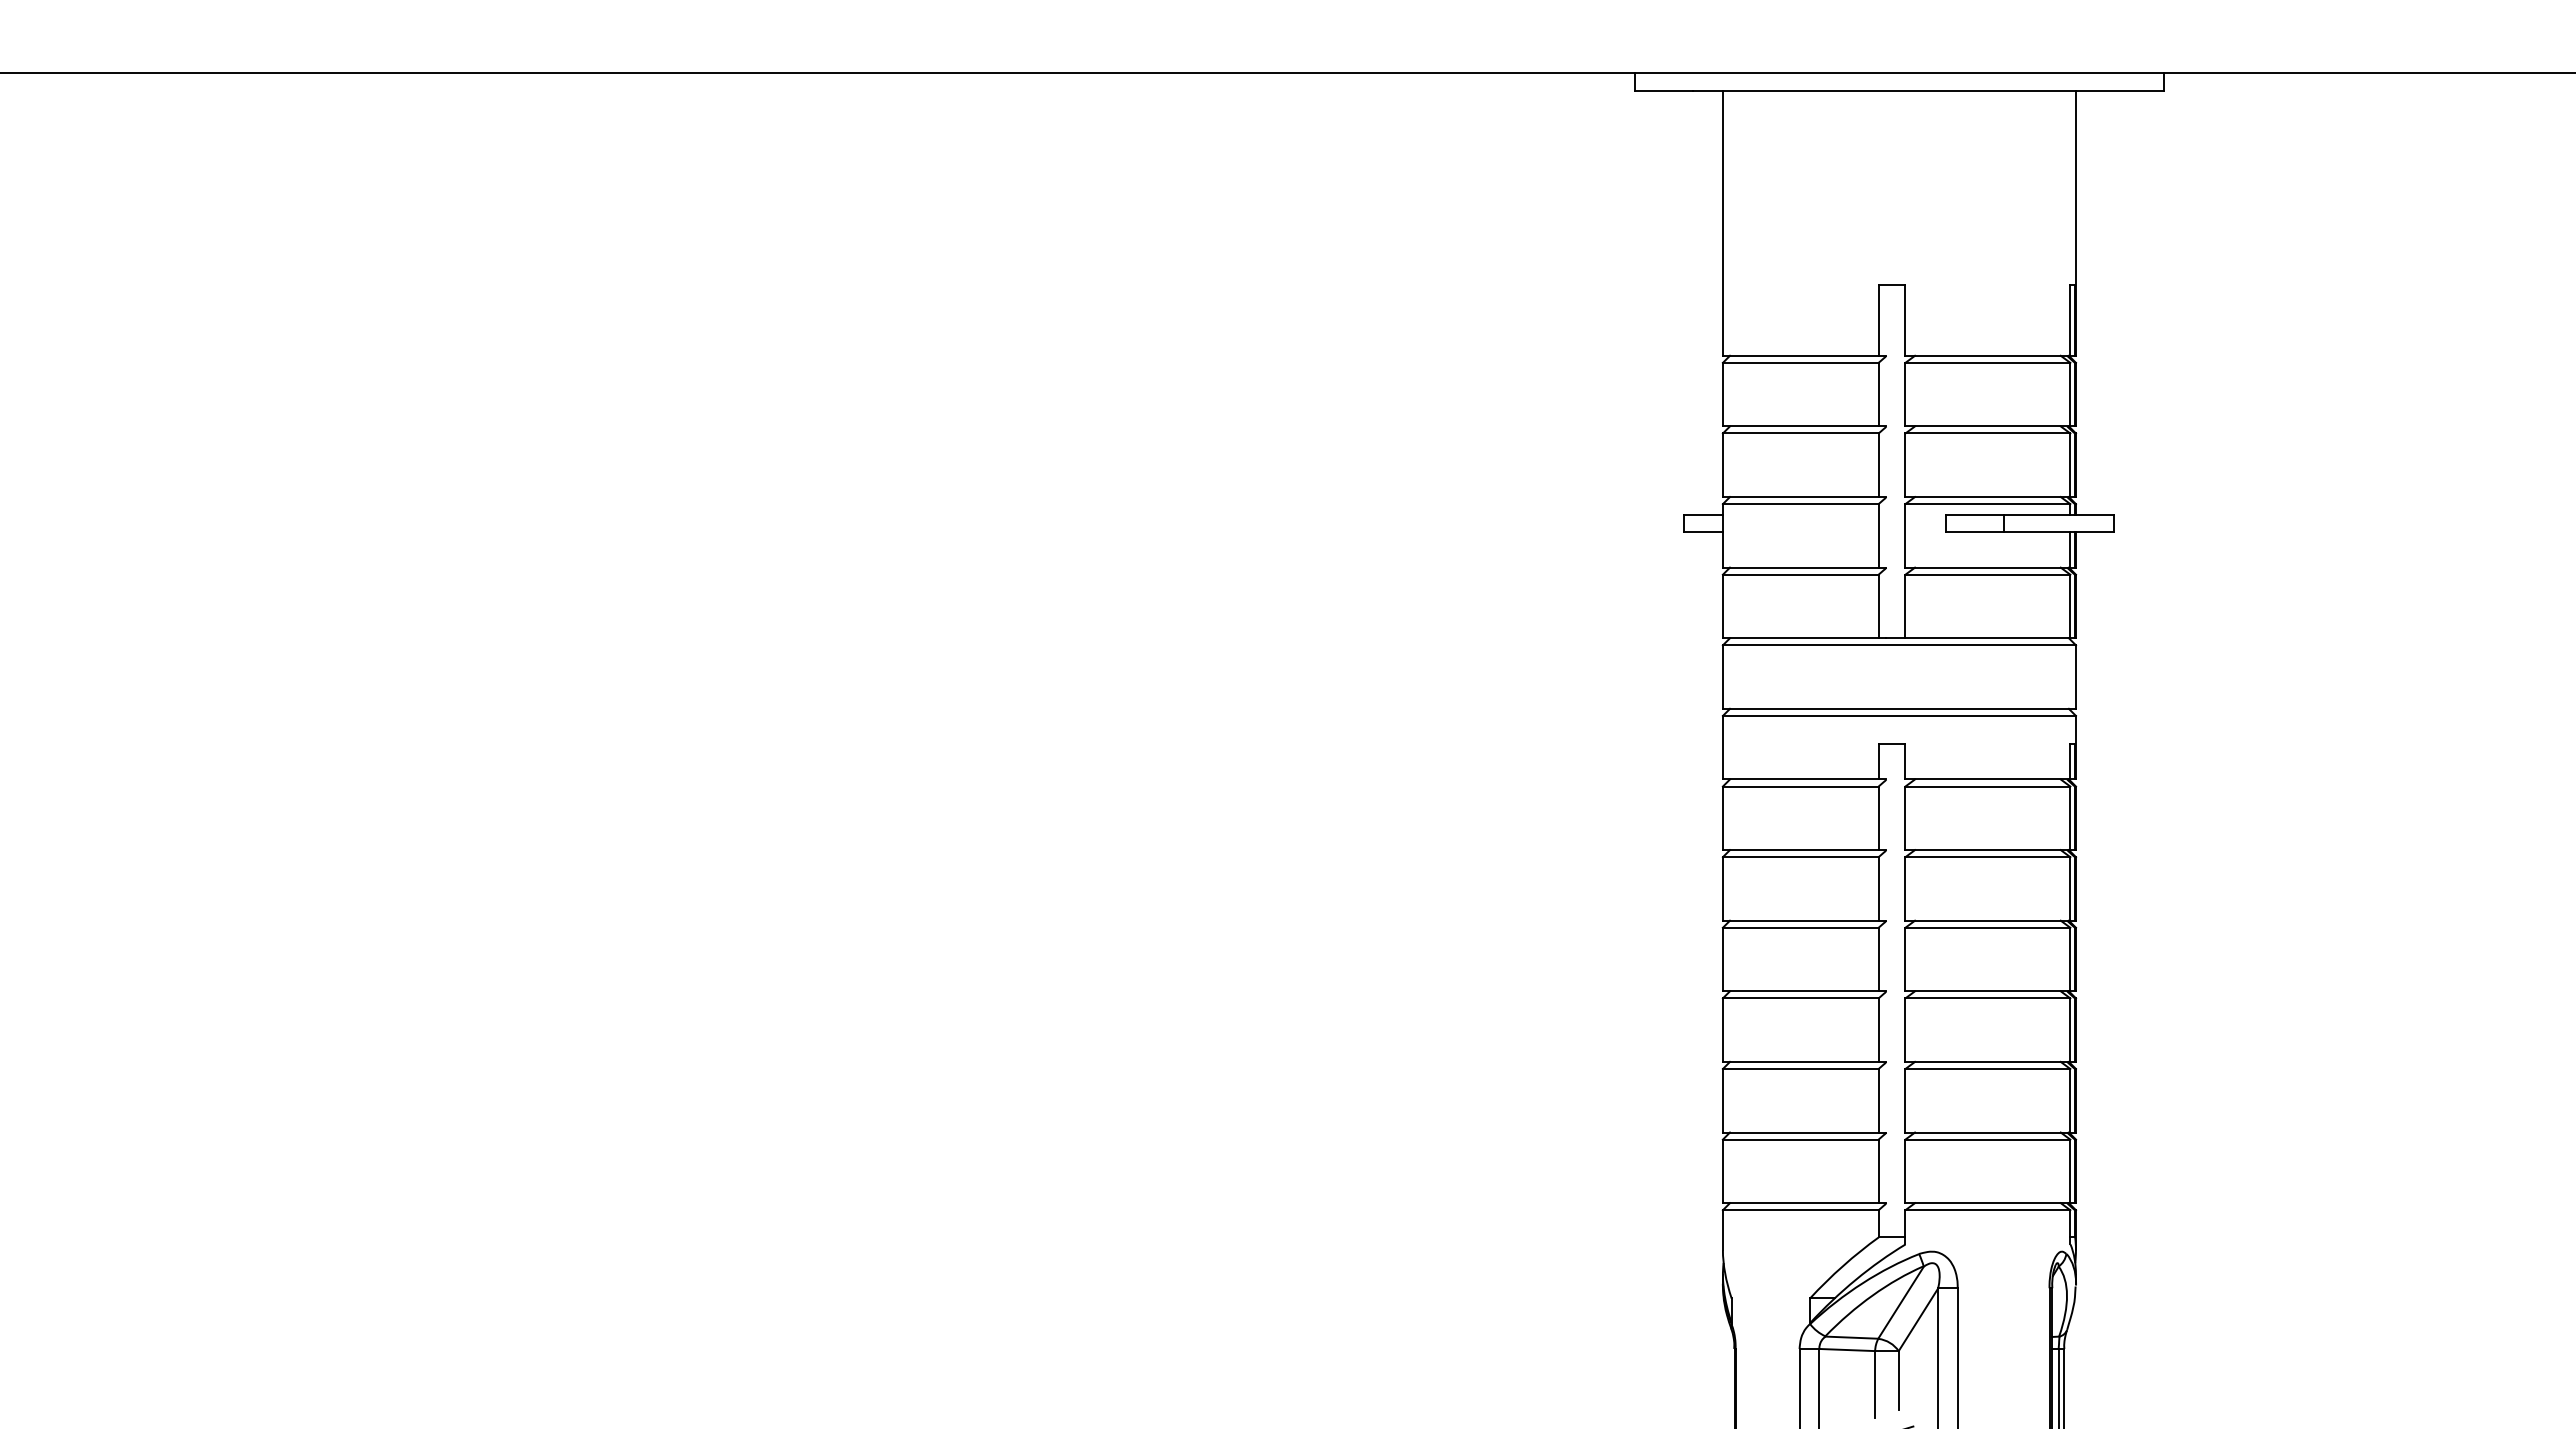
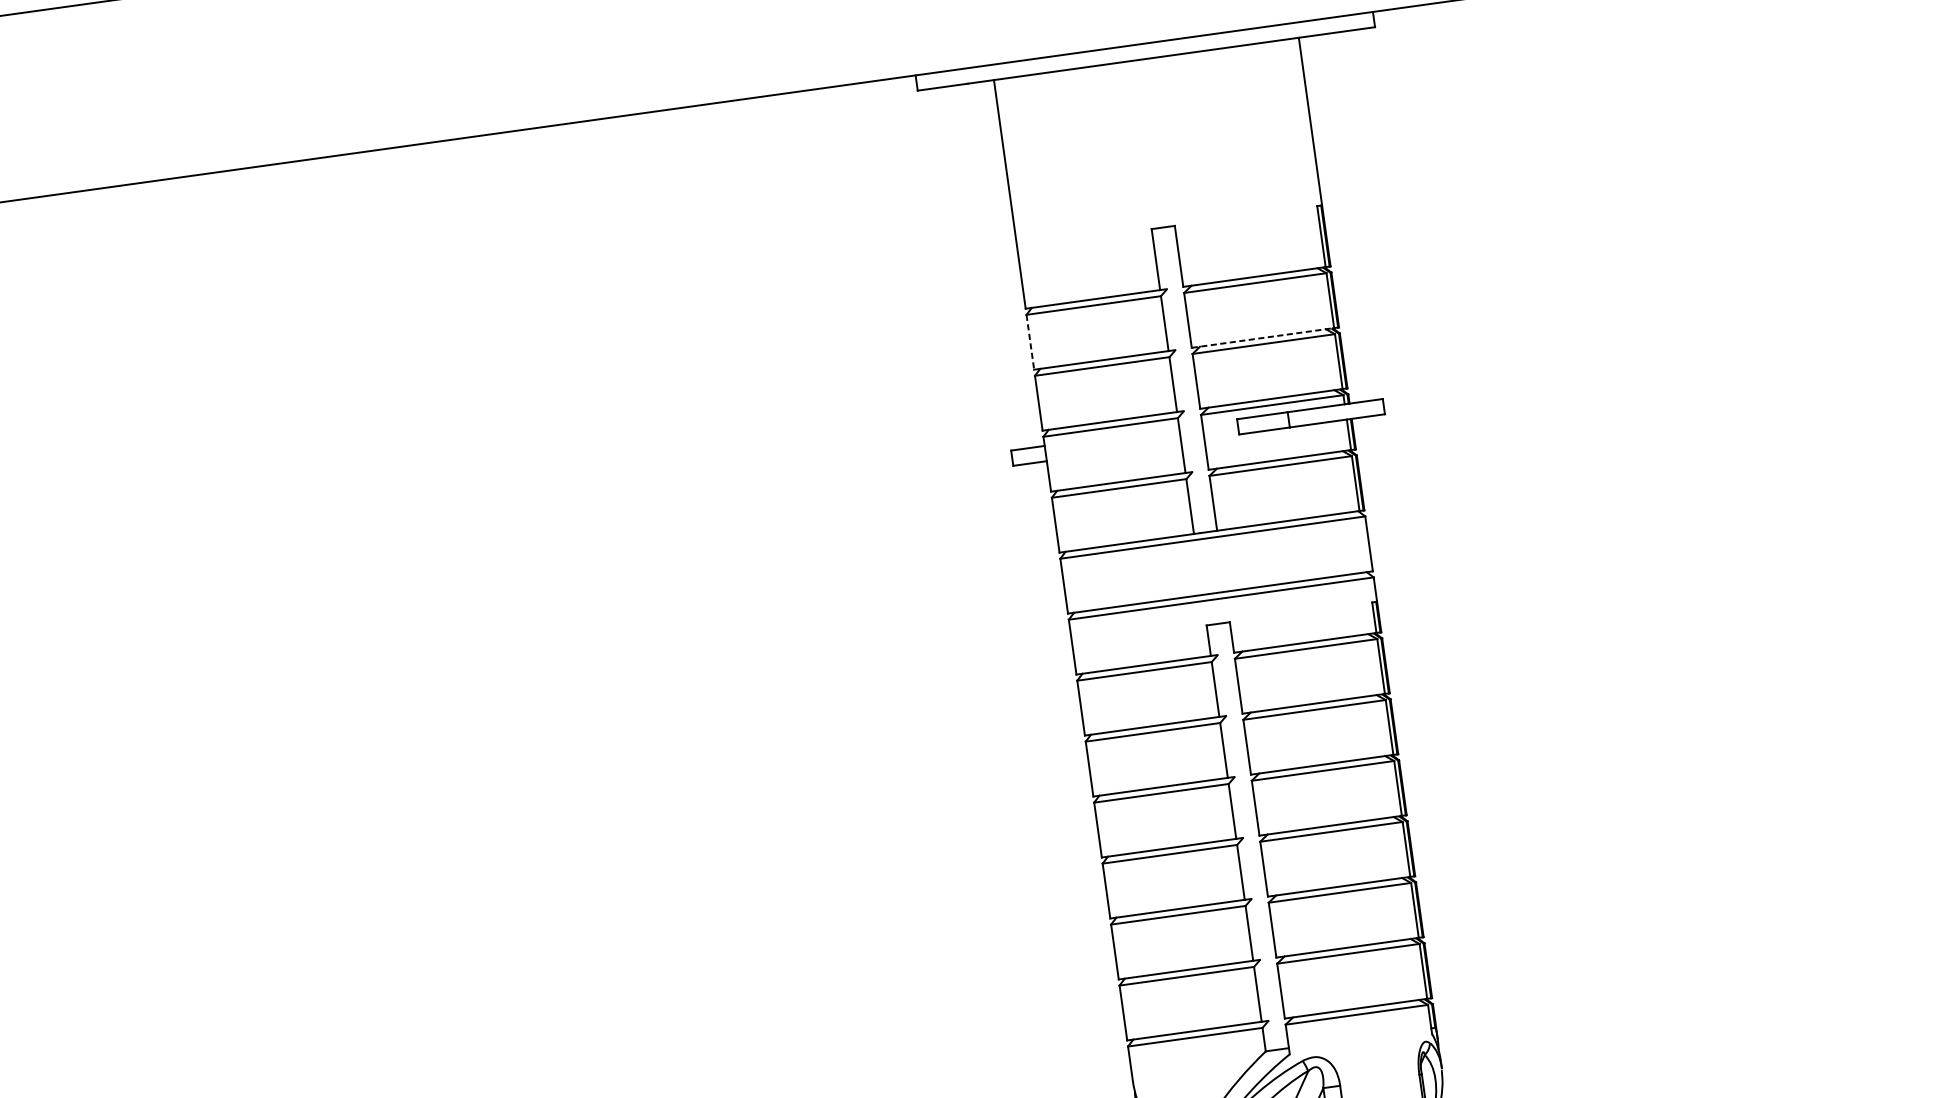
line: (1722, 394) -> (1029, 342), solid -> dashed
line: (1988, 426) -> (1263, 337), solid -> dashed

